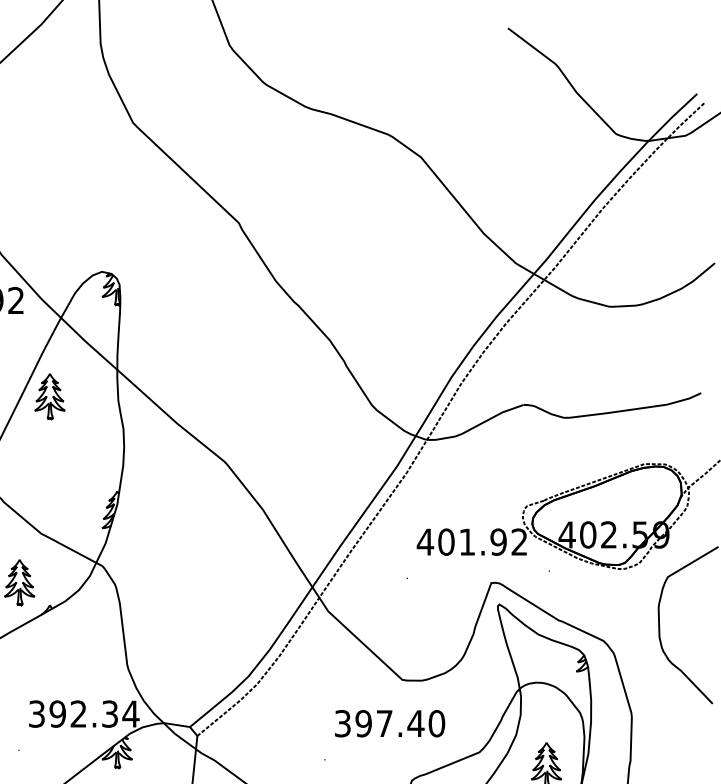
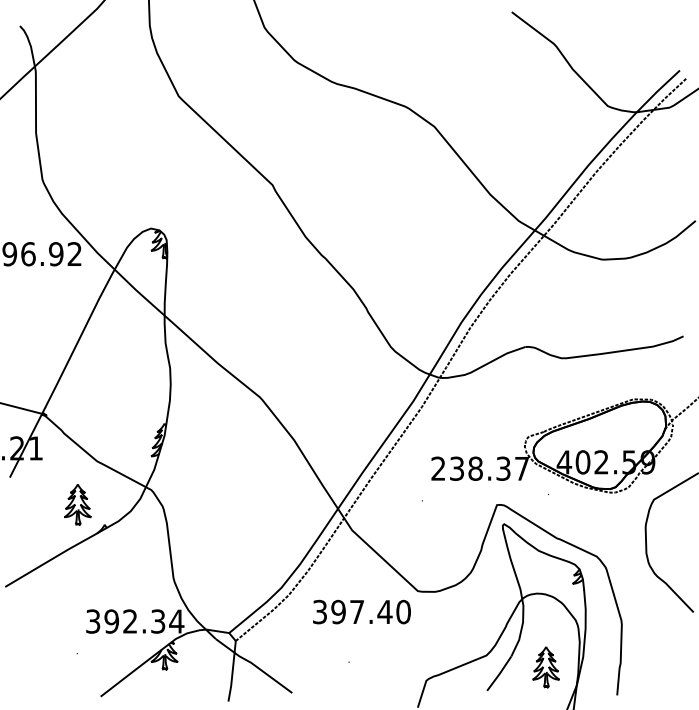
part: (49, 396) -> (104, 339), removed
text: (471, 541) -> (479, 468), 401.92 -> 238.37
text: (389, 723) -> (361, 611), moved

